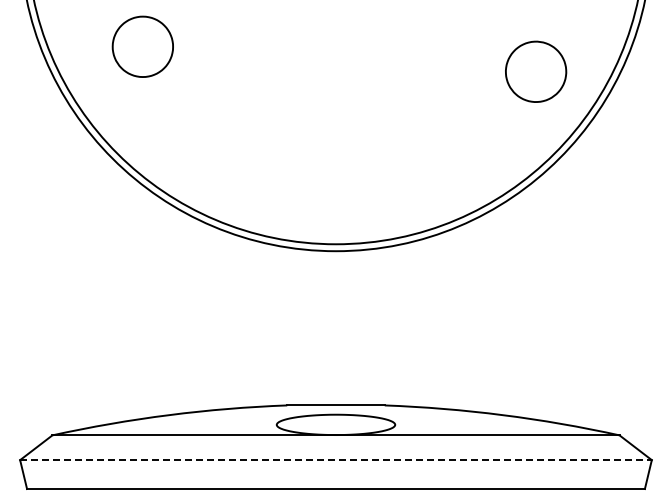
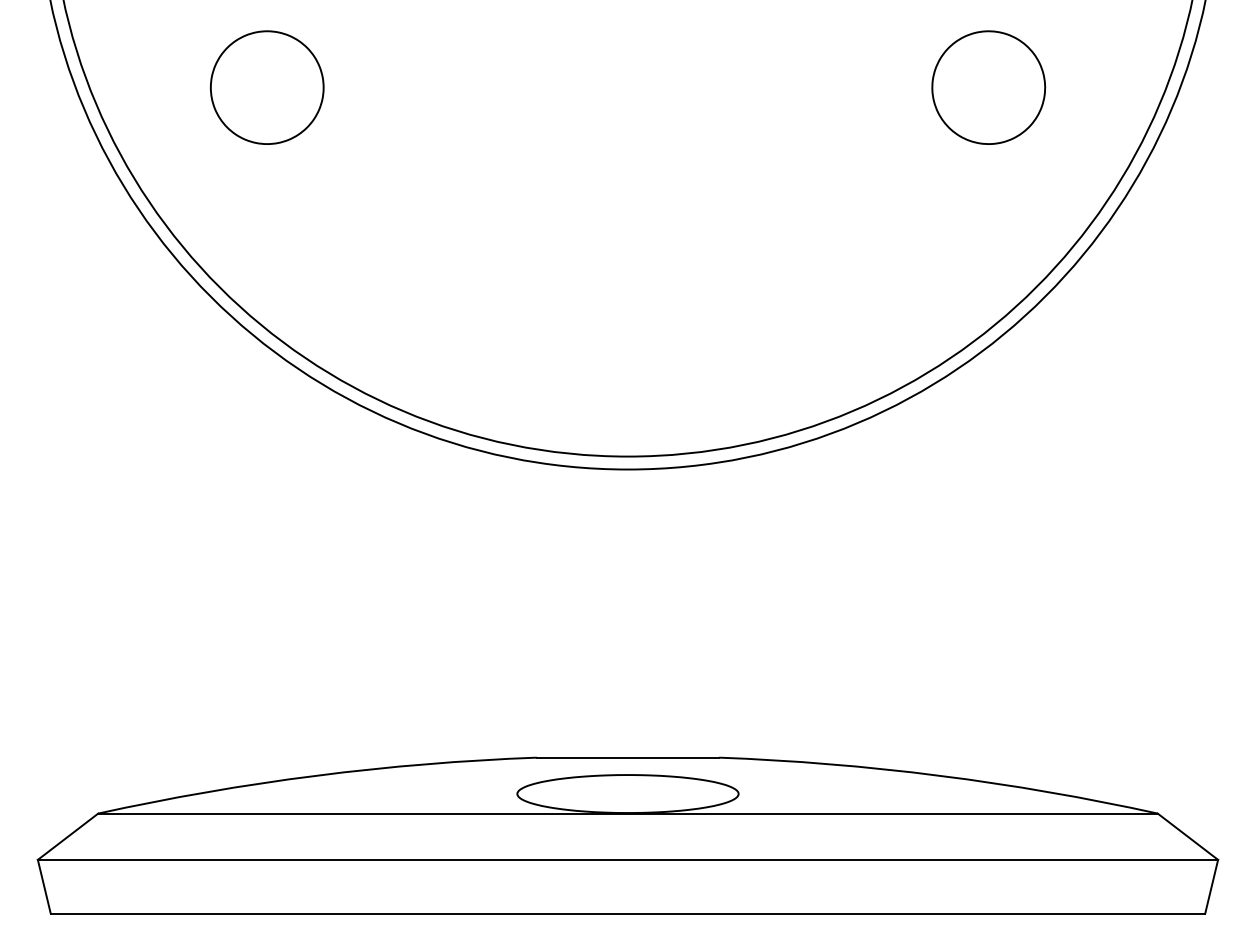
part: (536, 71) -> (989, 87), moved
line: (335, 460) -> (627, 860), dashed -> solid

